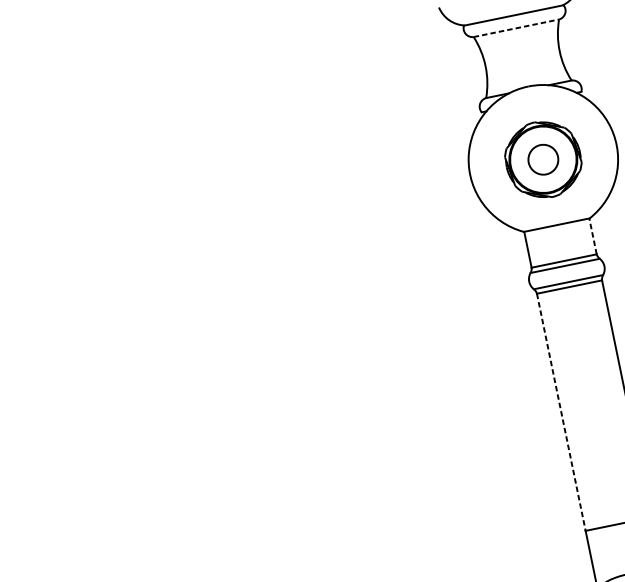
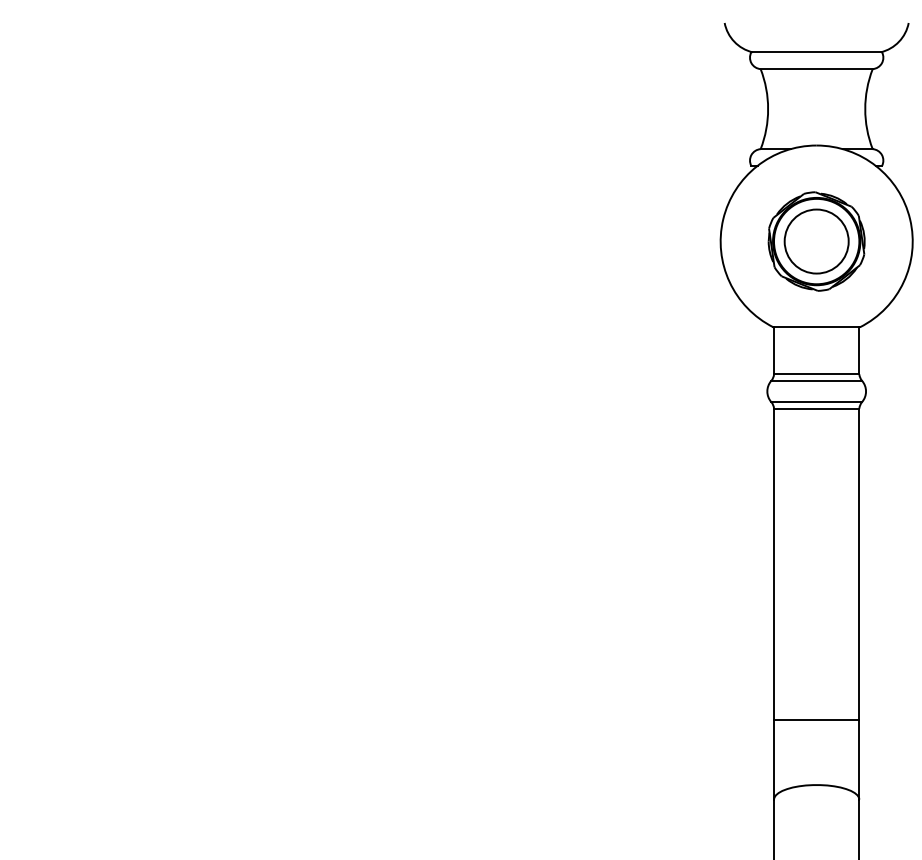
line: (517, 28) -> (817, 69), dashed -> solid
circle: (543, 159) -> (816, 241), size x1.67
line: (593, 236) -> (859, 350), dashed -> solid
line: (561, 412) -> (774, 564), dashed -> solid

